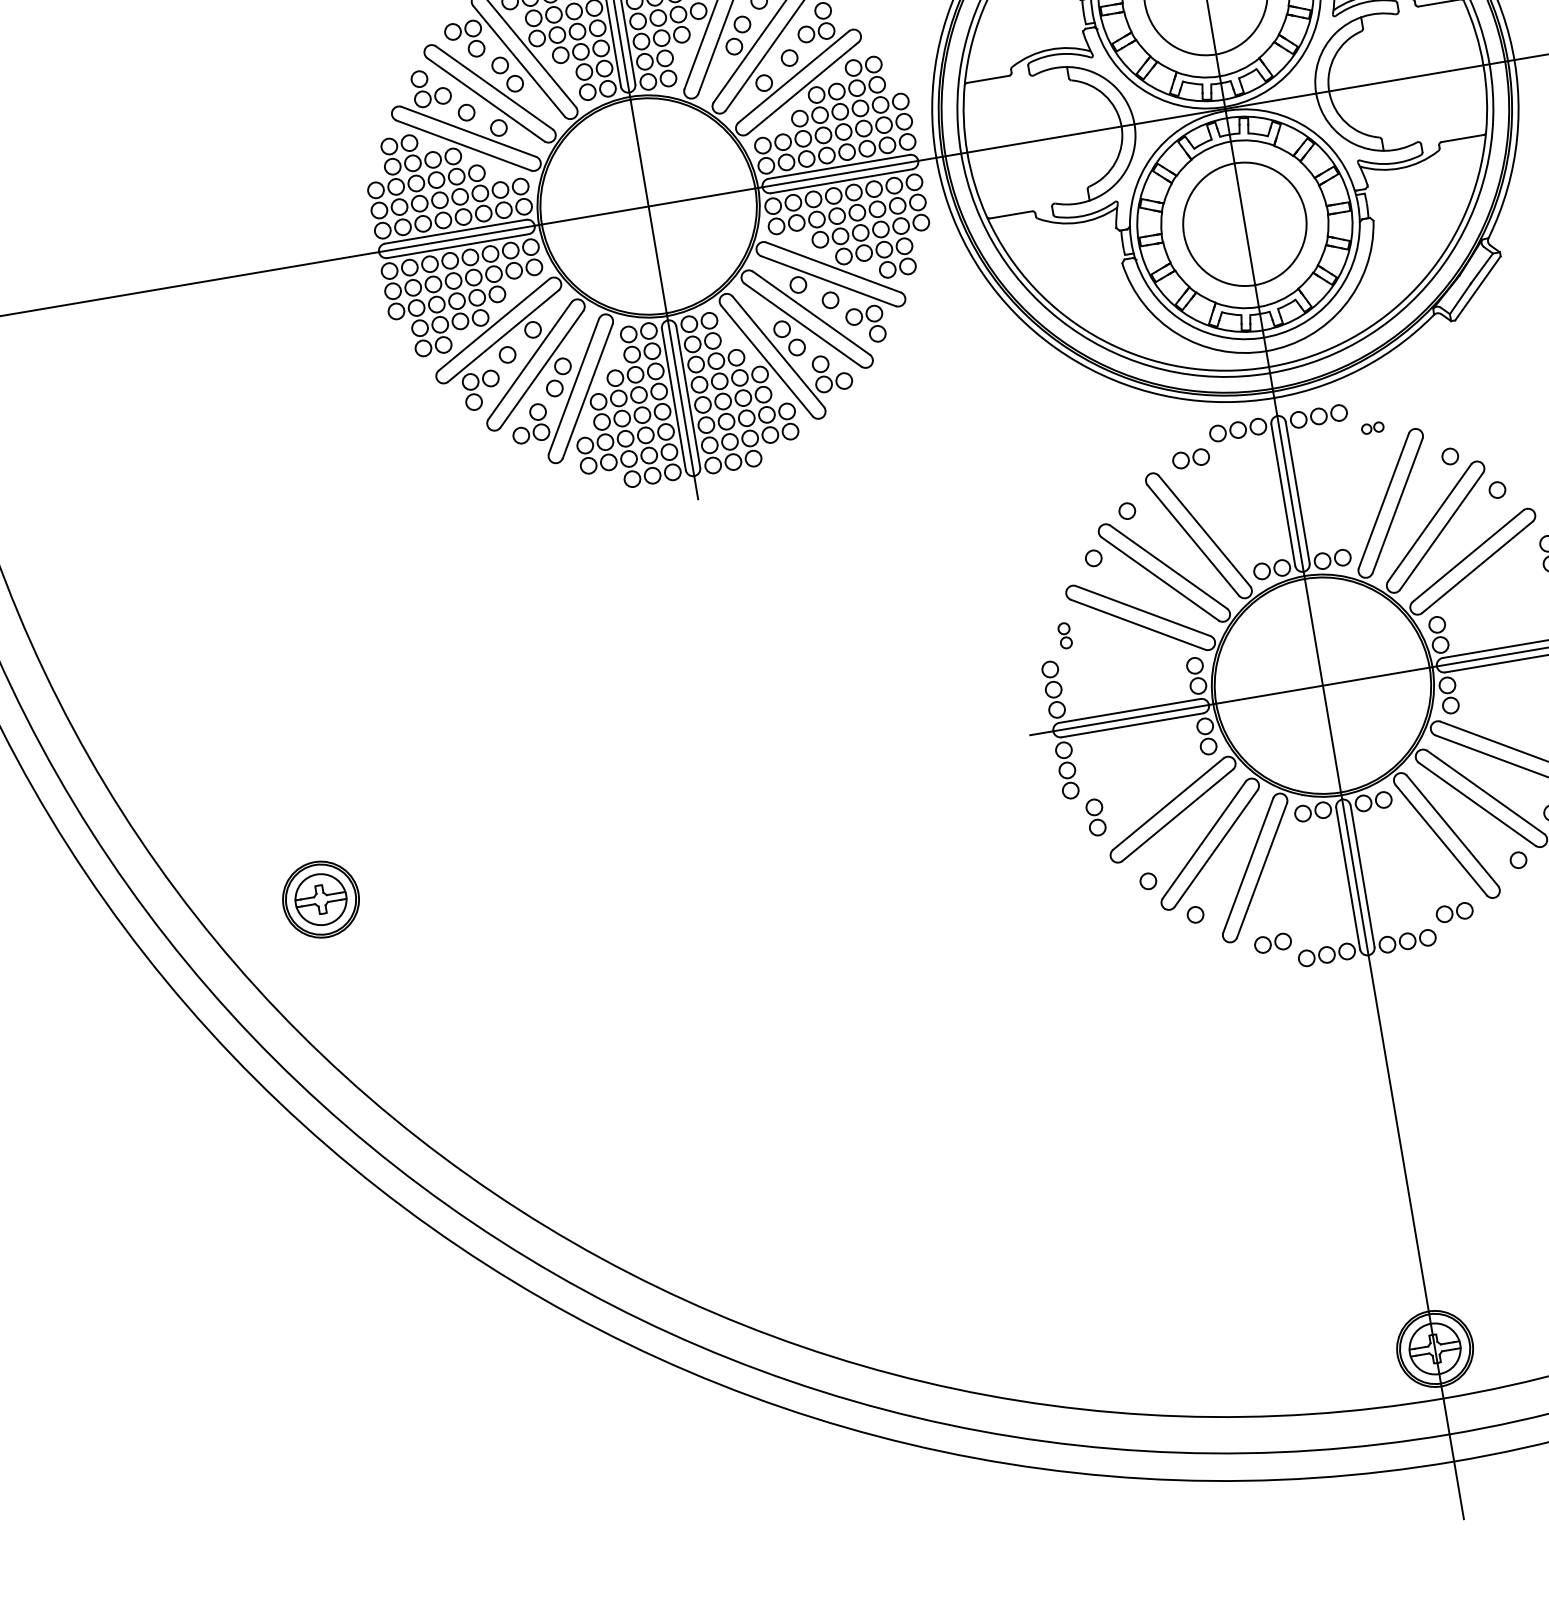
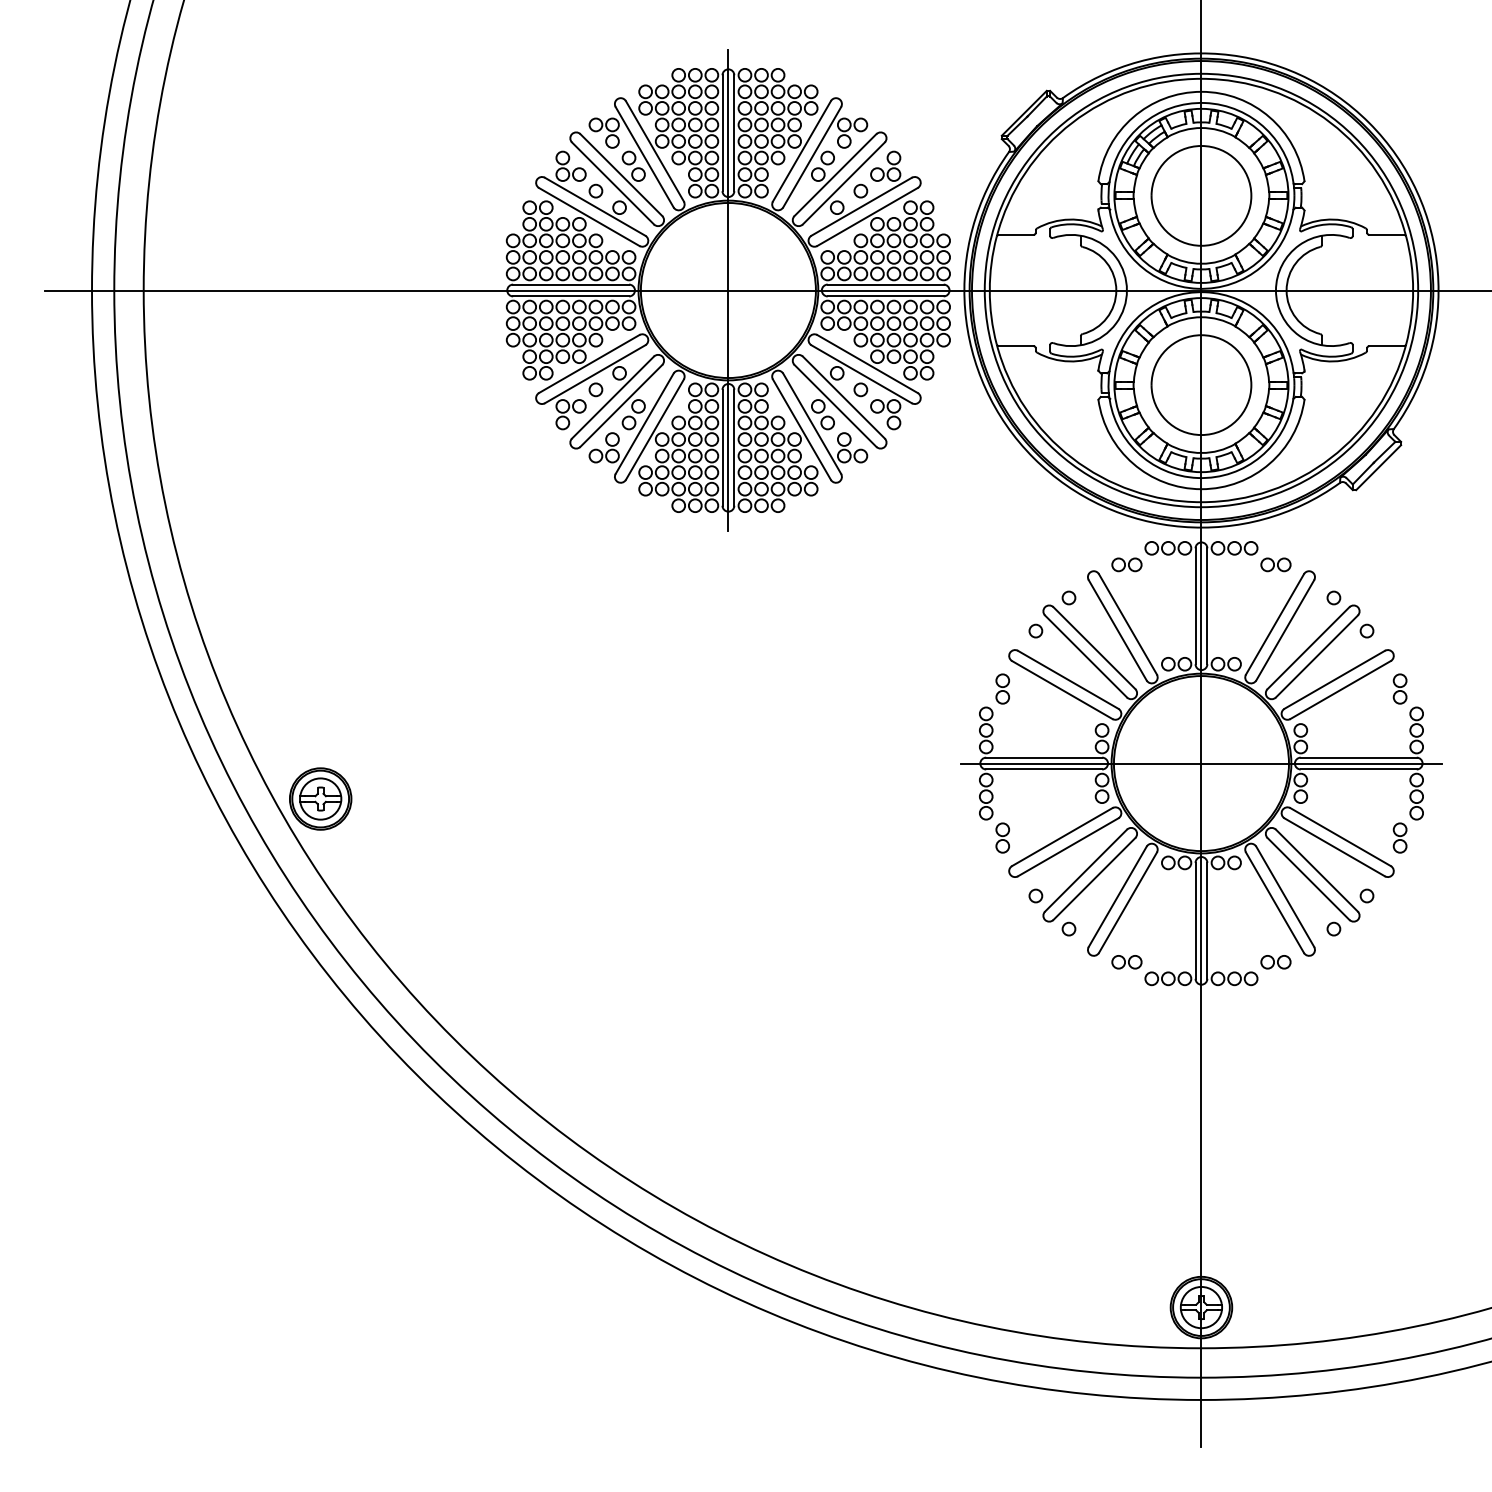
part: (1372, 427) -> (1275, 564), size x1.67
part: (1064, 635) -> (1002, 688), size x1.43
part: (320, 899) -> (320, 798), moved

